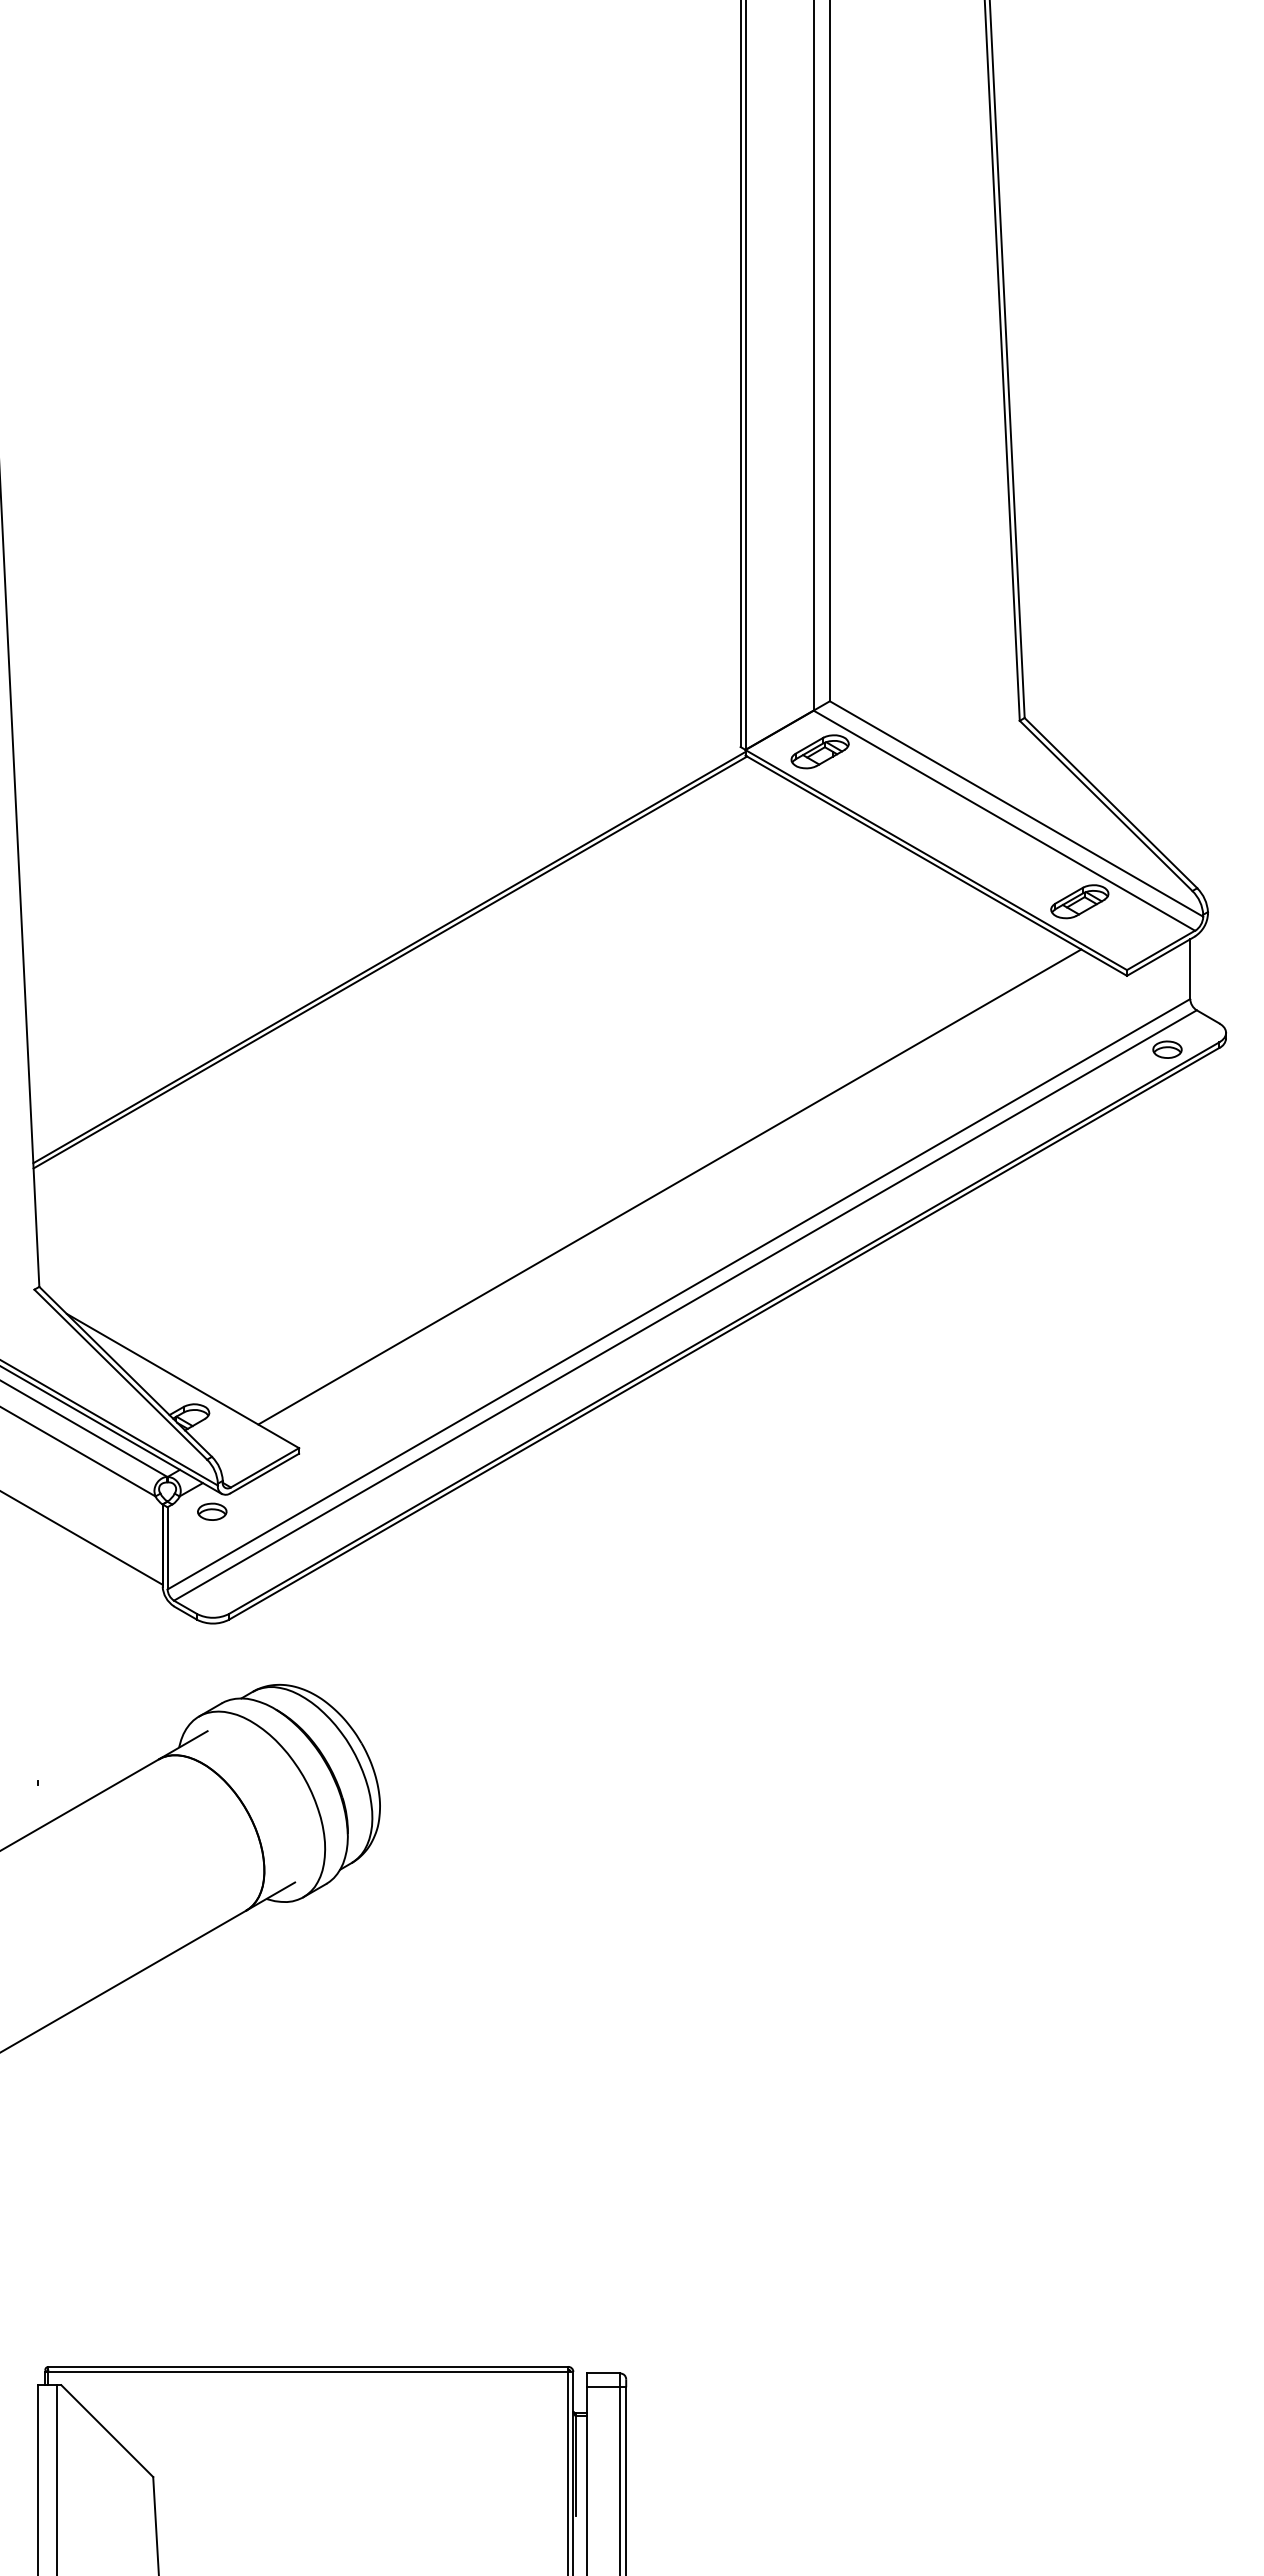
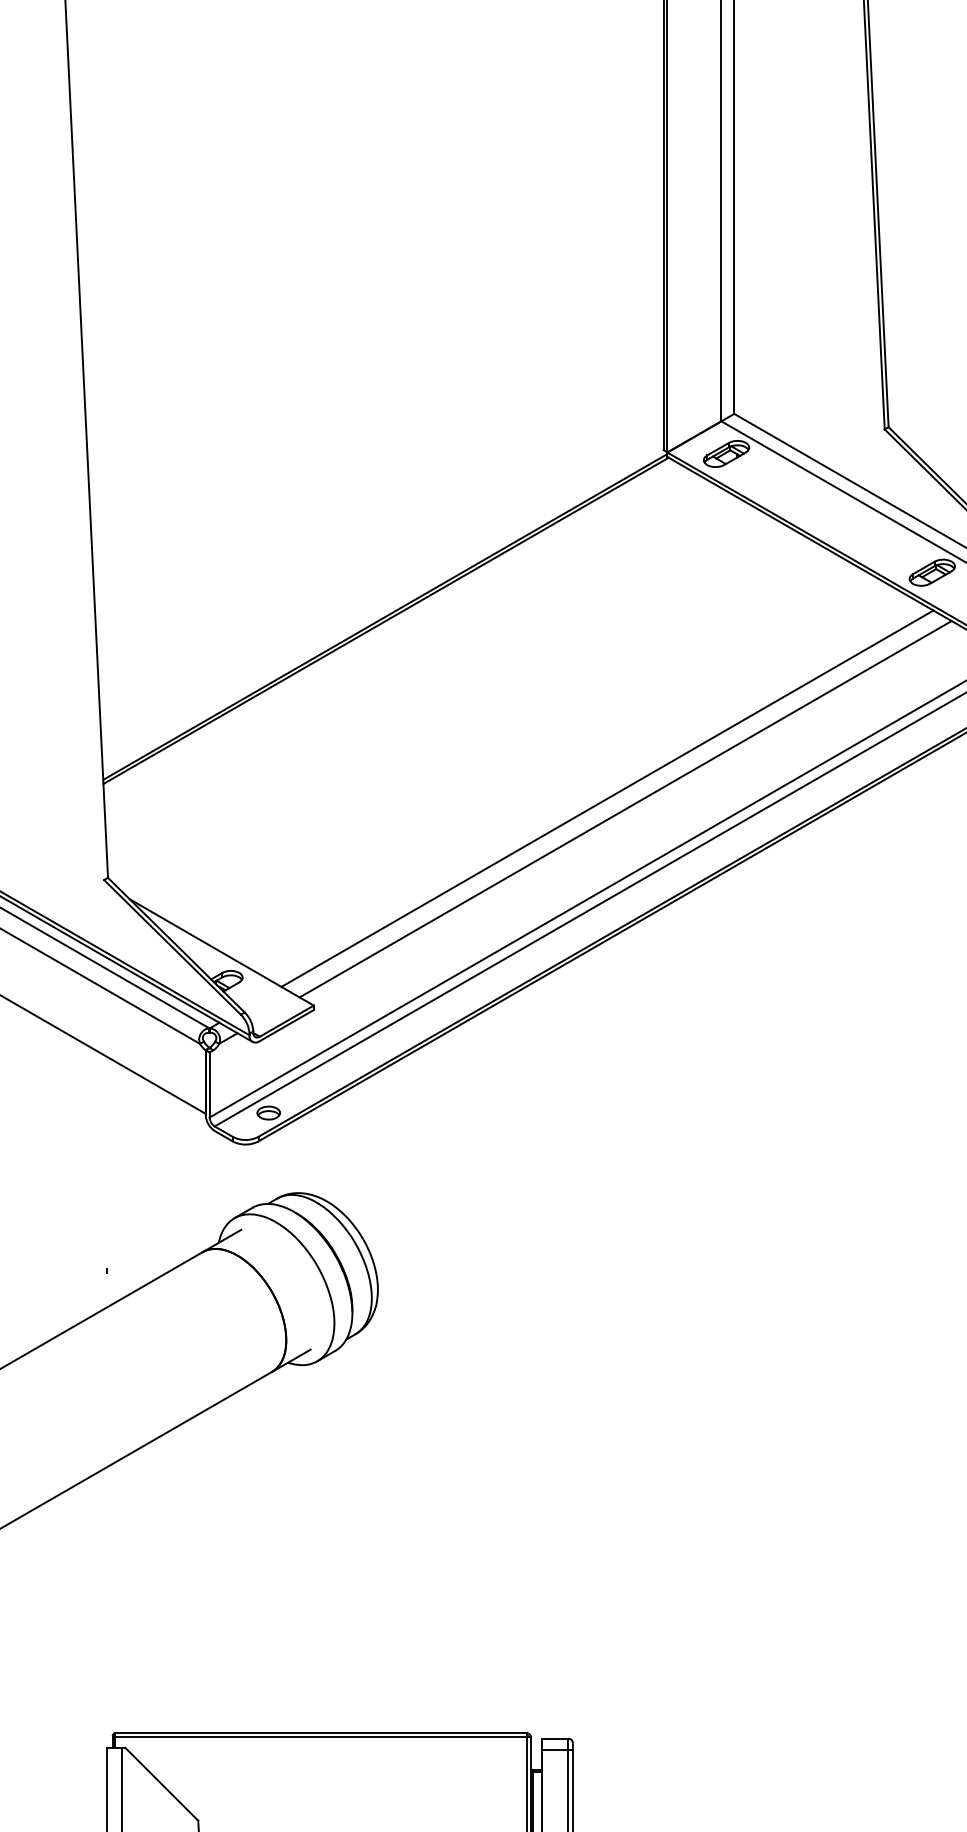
line: (692, 1199) -> (625, 808), added
part: (212, 1511) -> (268, 1112), moved

